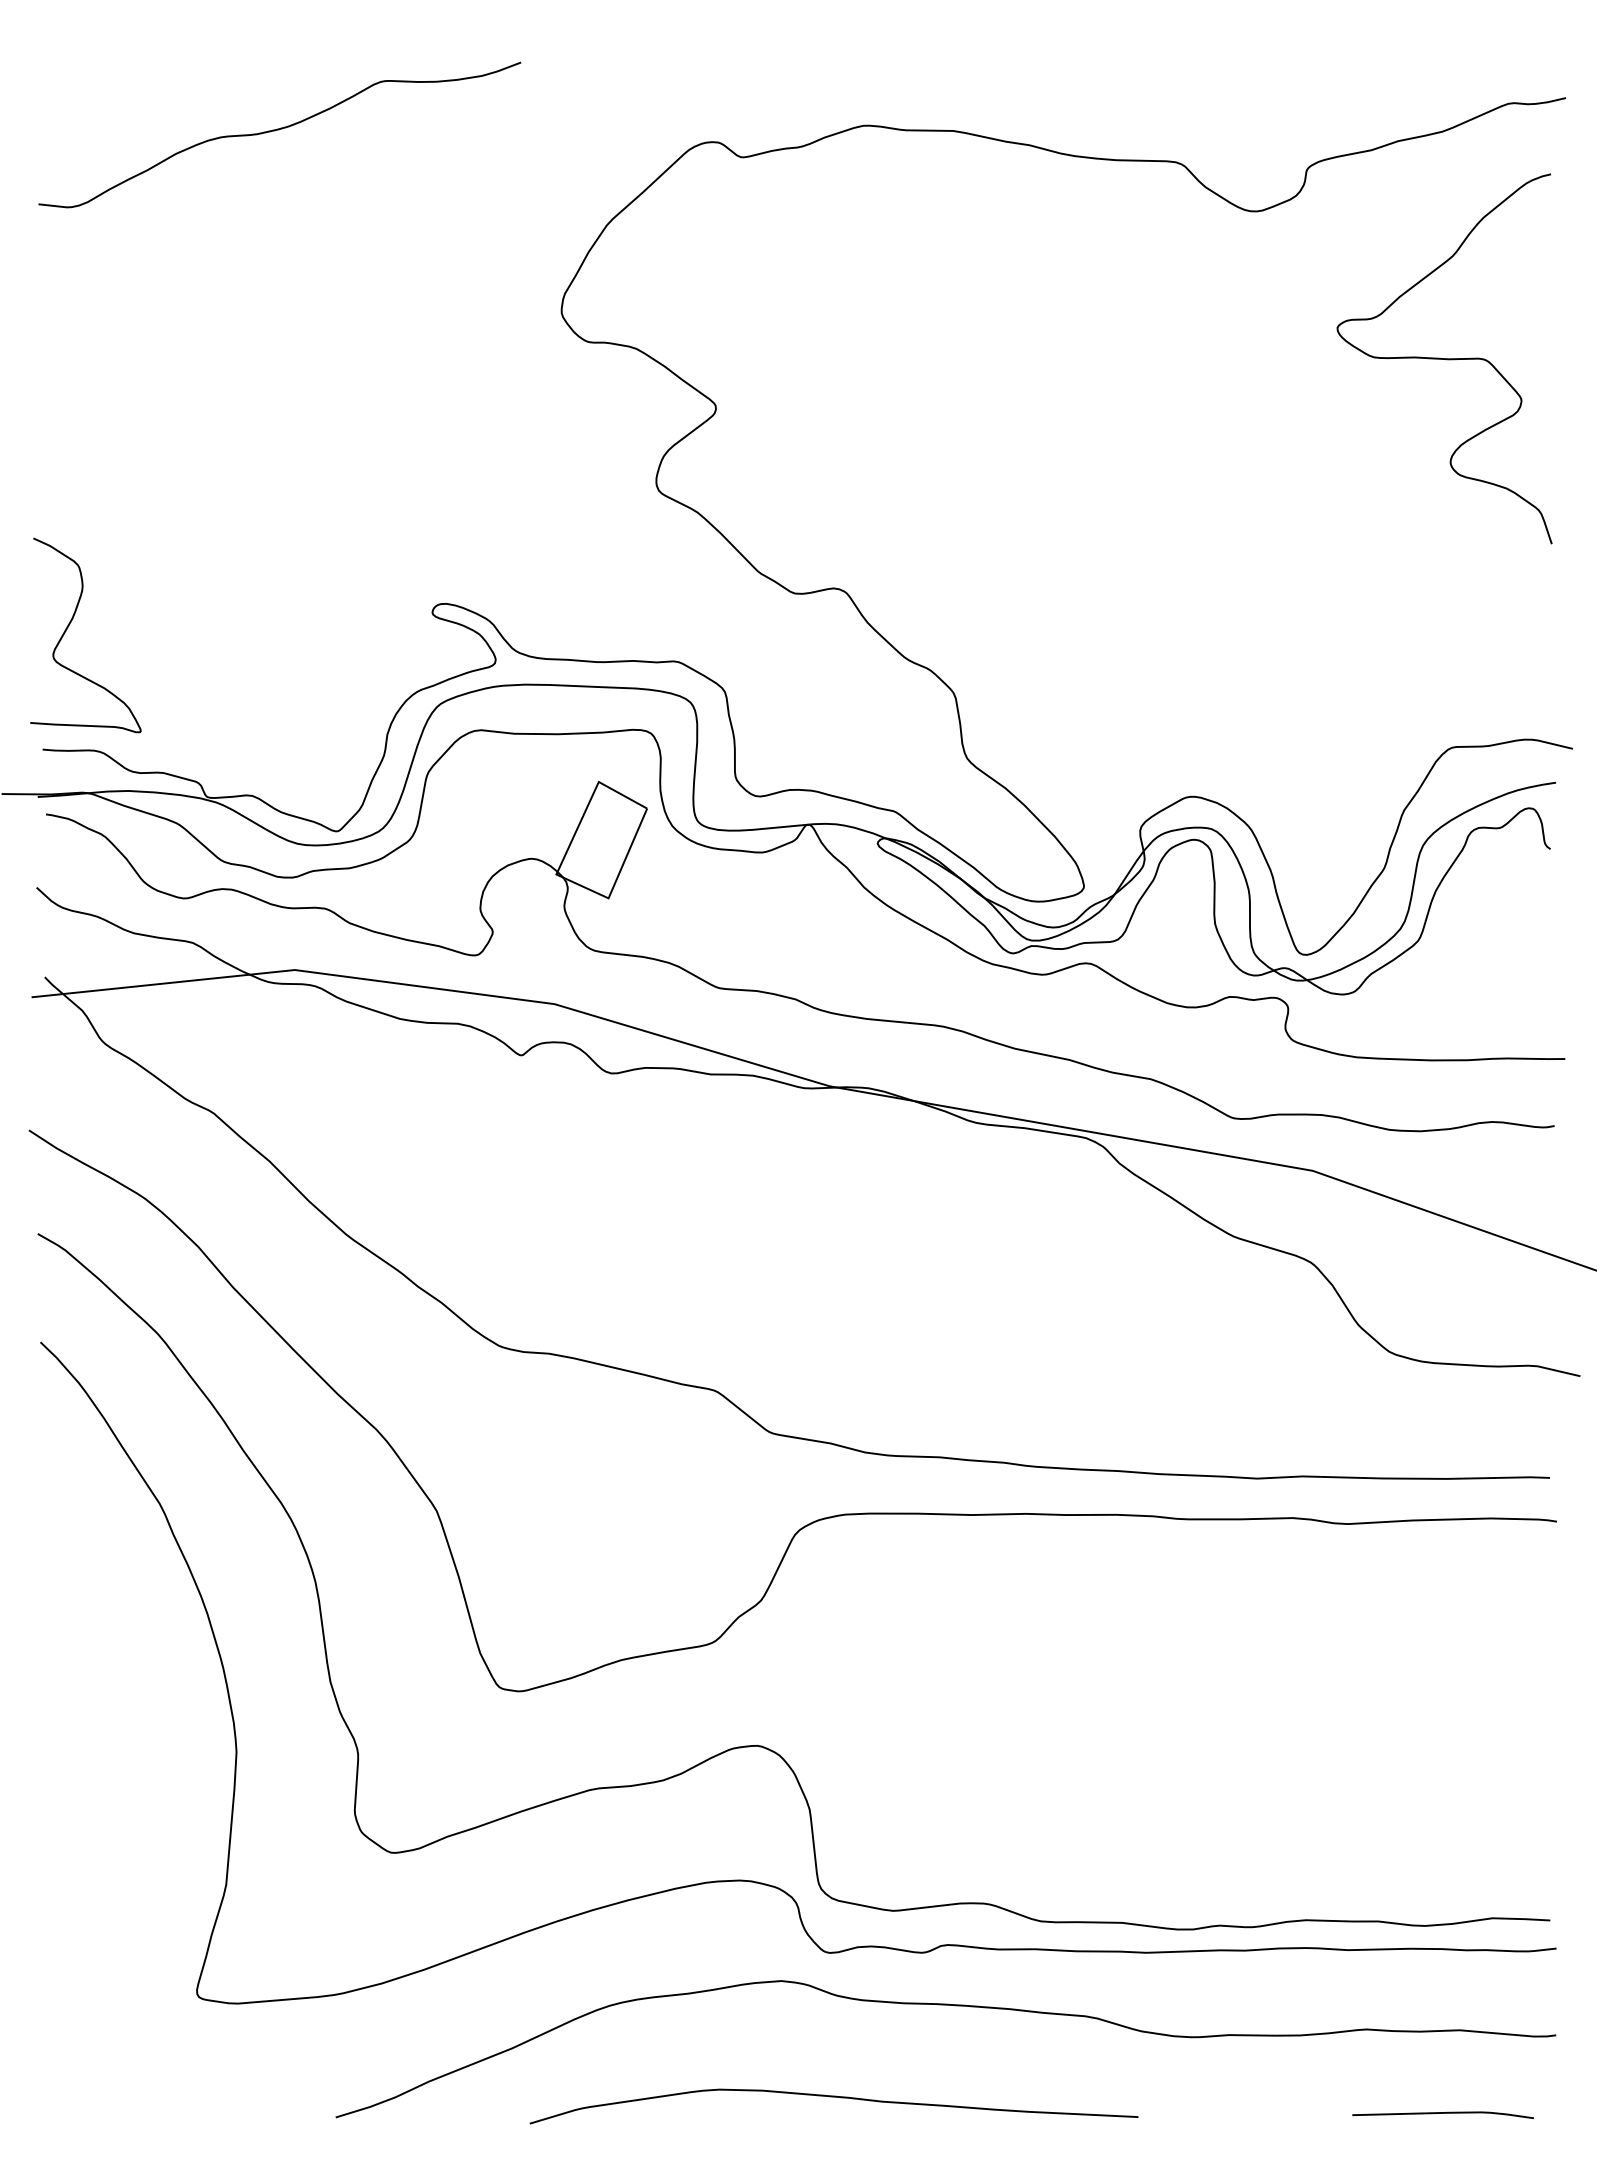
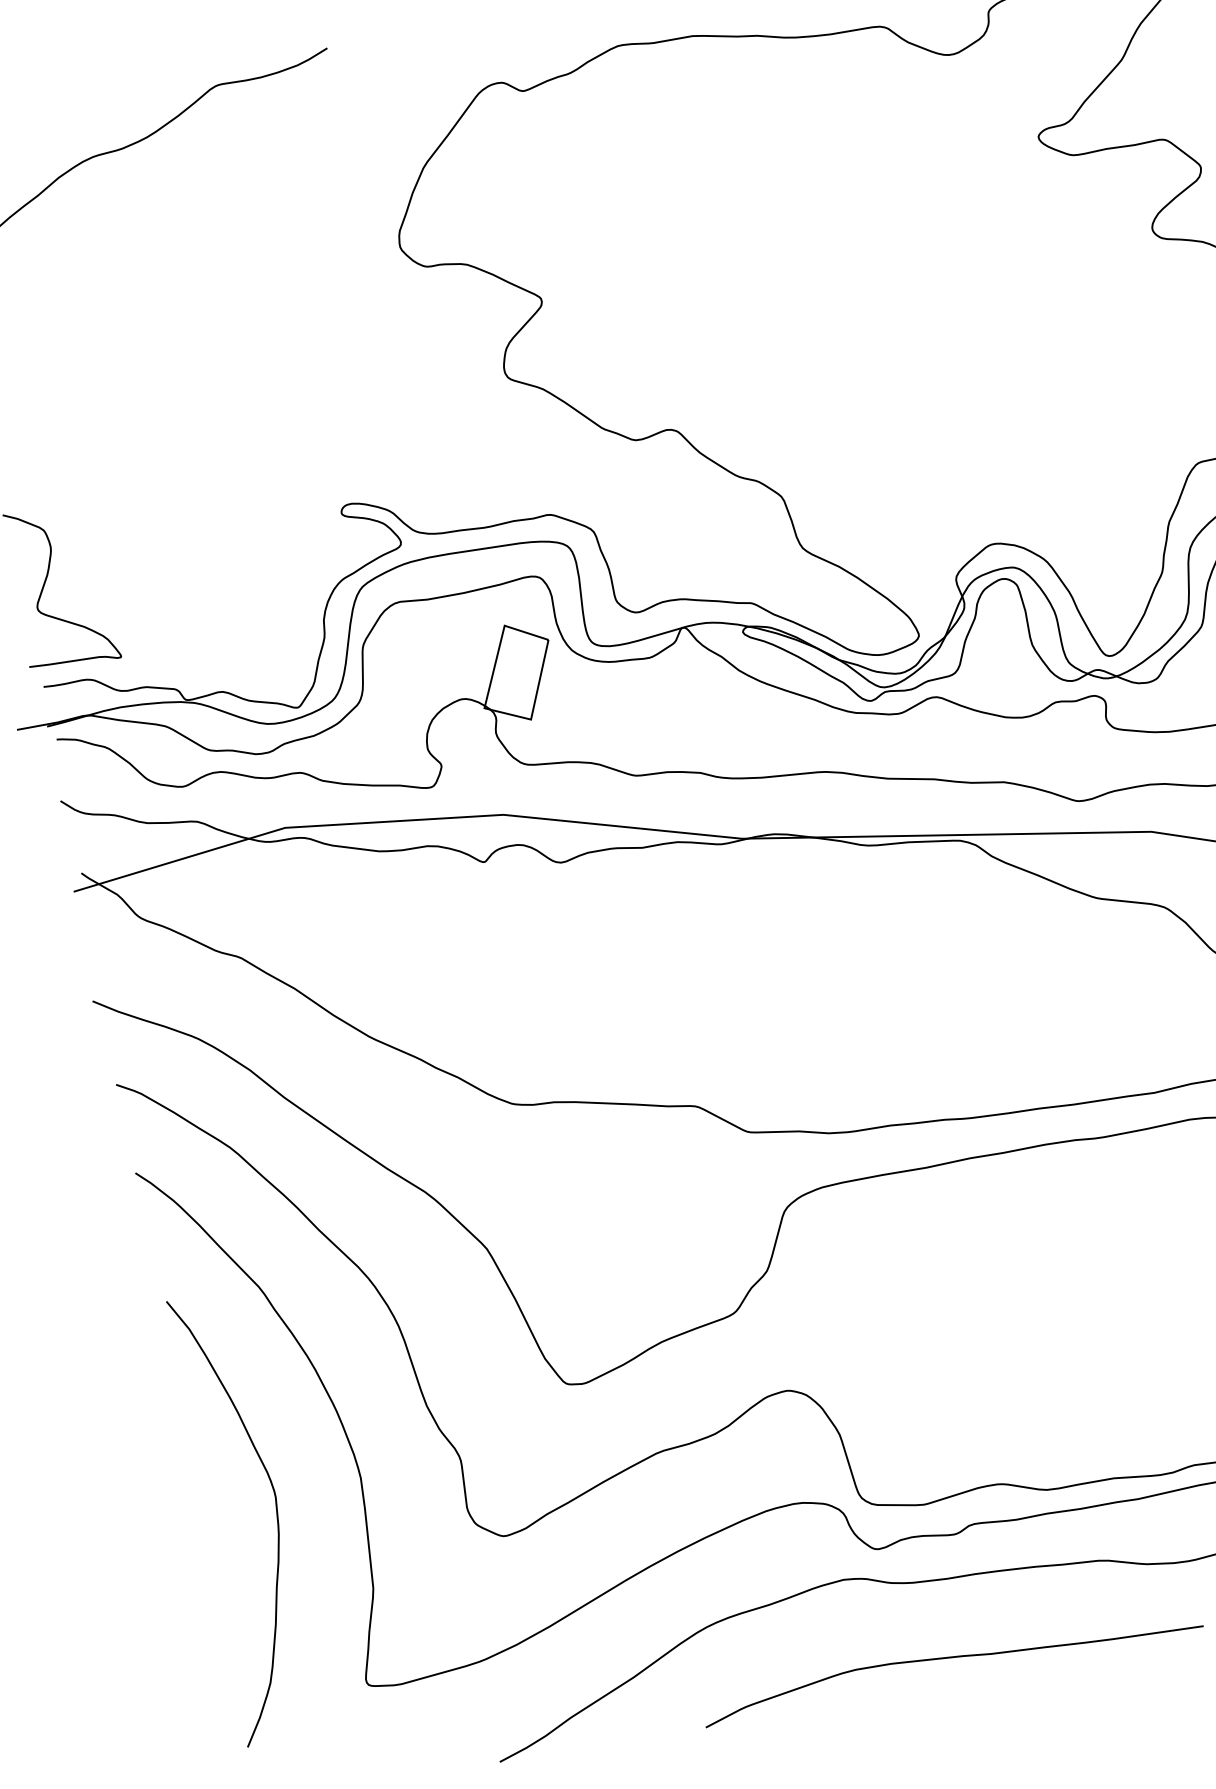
curve: (128, 1779) -> (276, 1517), added
curve: (833, 2097) -> (950, 1658), moved

